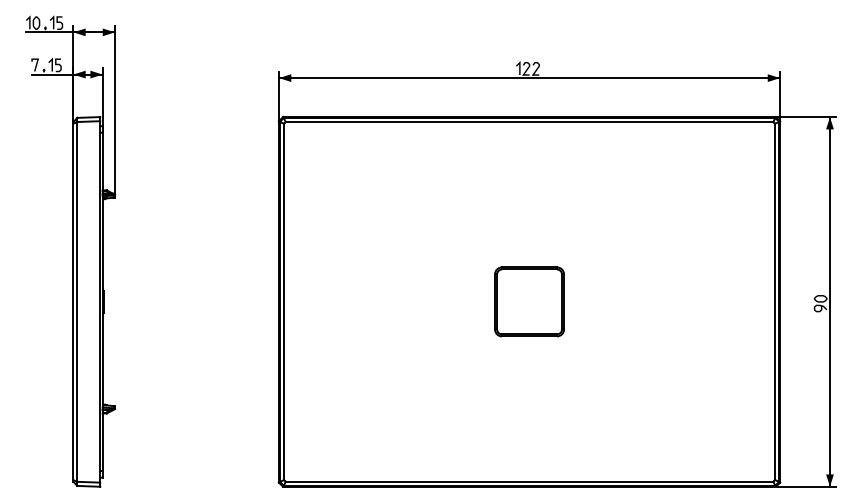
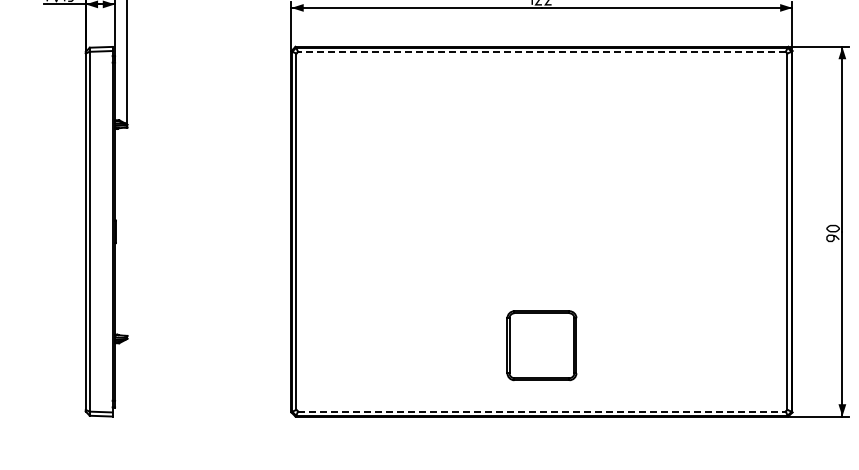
line: (529, 122) -> (541, 52), solid -> dashed
part: (529, 301) -> (541, 345), moved
line: (529, 481) -> (541, 411), solid -> dashed

